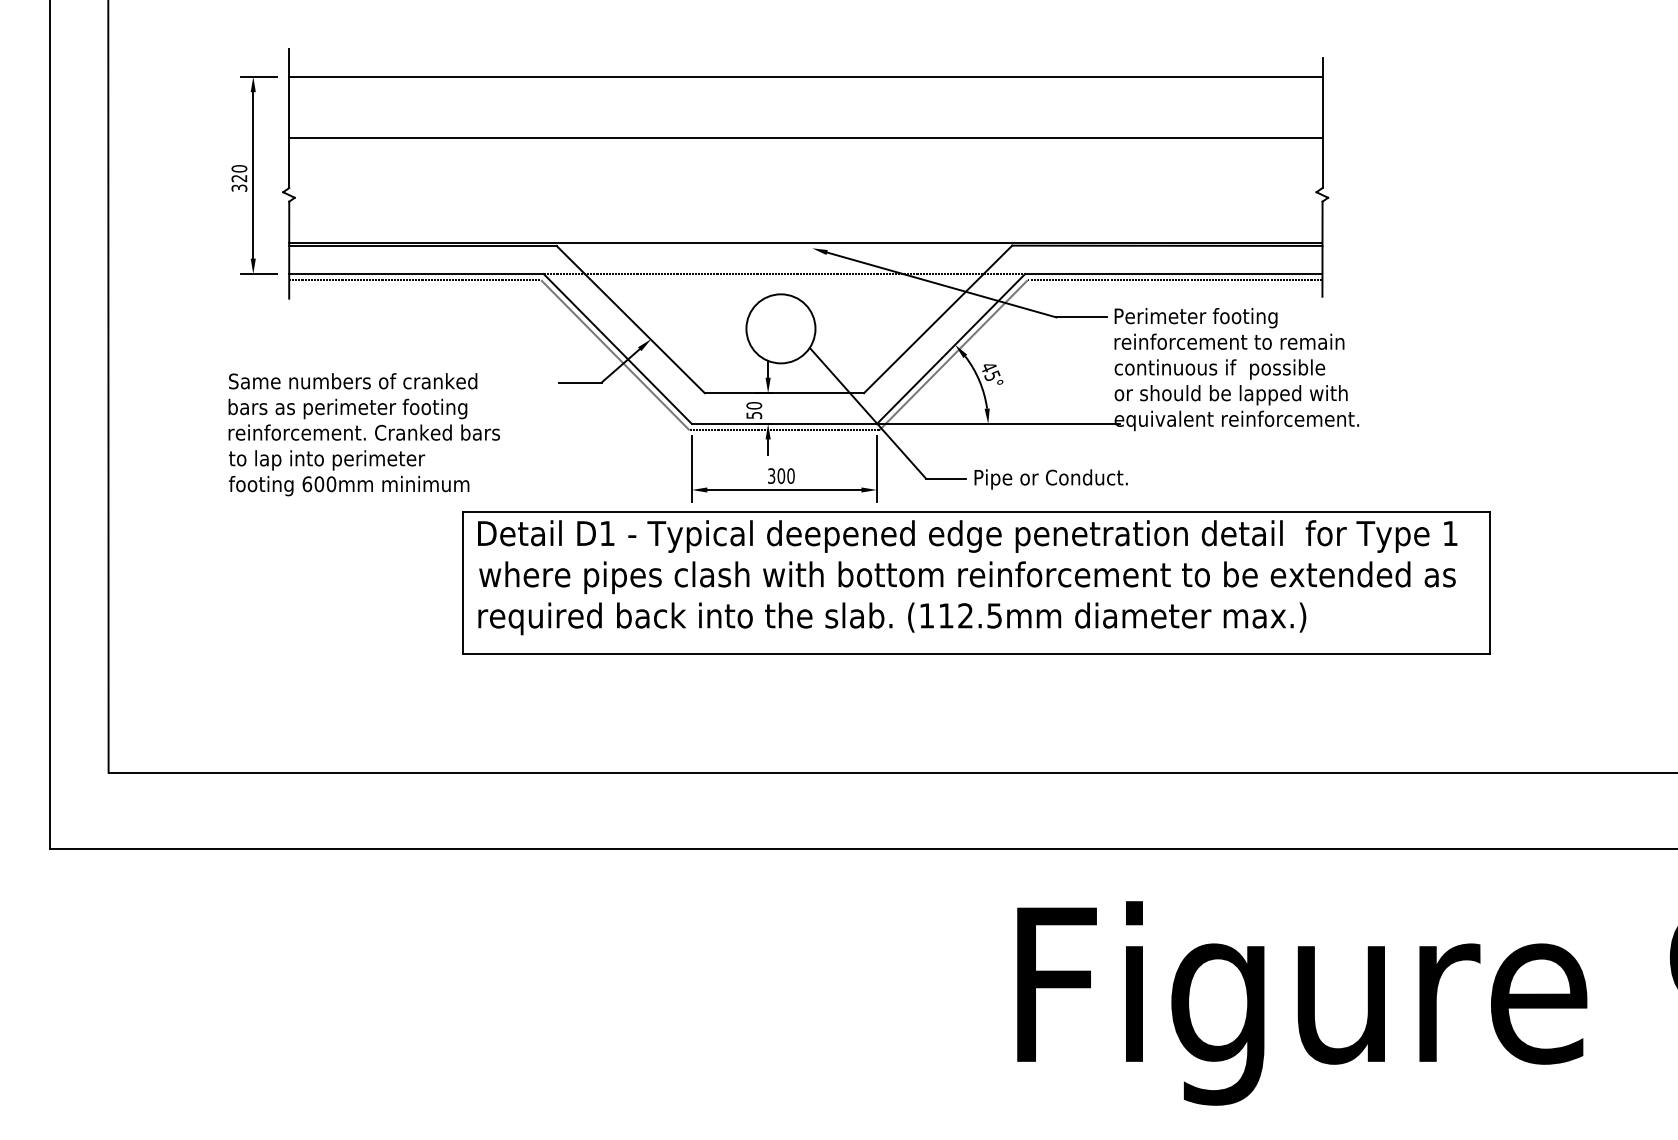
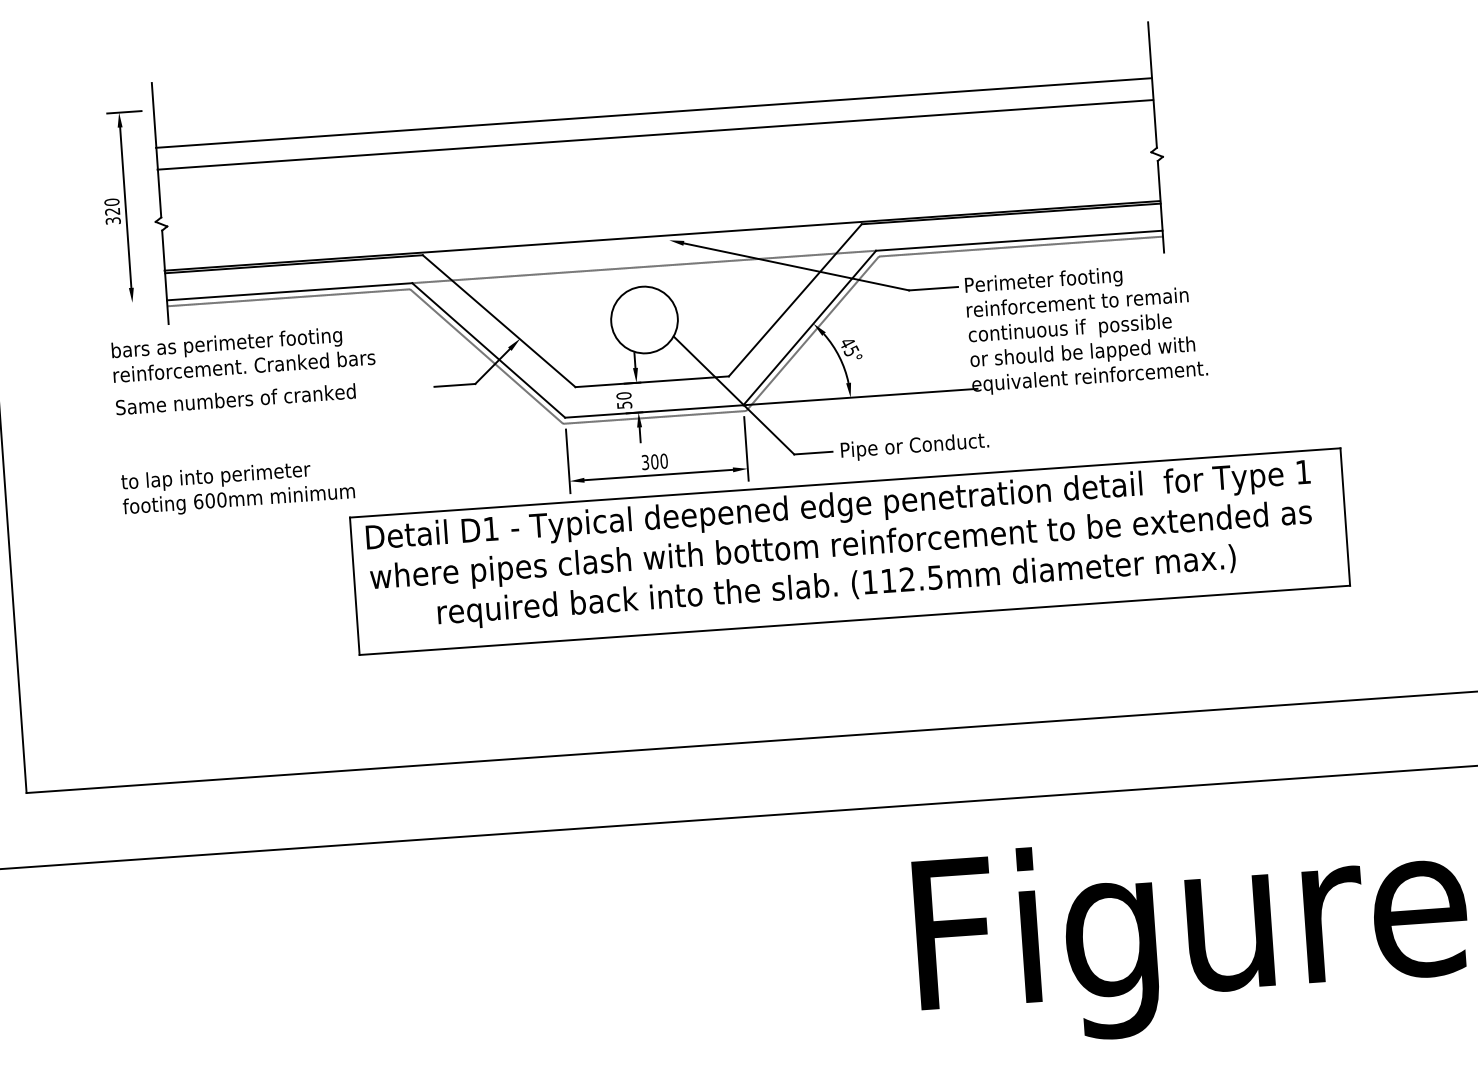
line: (805, 76) -> (653, 112), moved
line: (258, 274) -> (137, 302), removed
text: (363, 419) -> (242, 353), moved
text: (892, 618) -> (837, 587), moved

